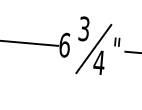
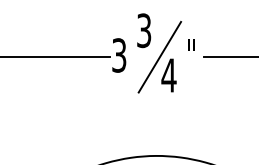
text: (64, 45) -> (119, 55), 6 -> 3

